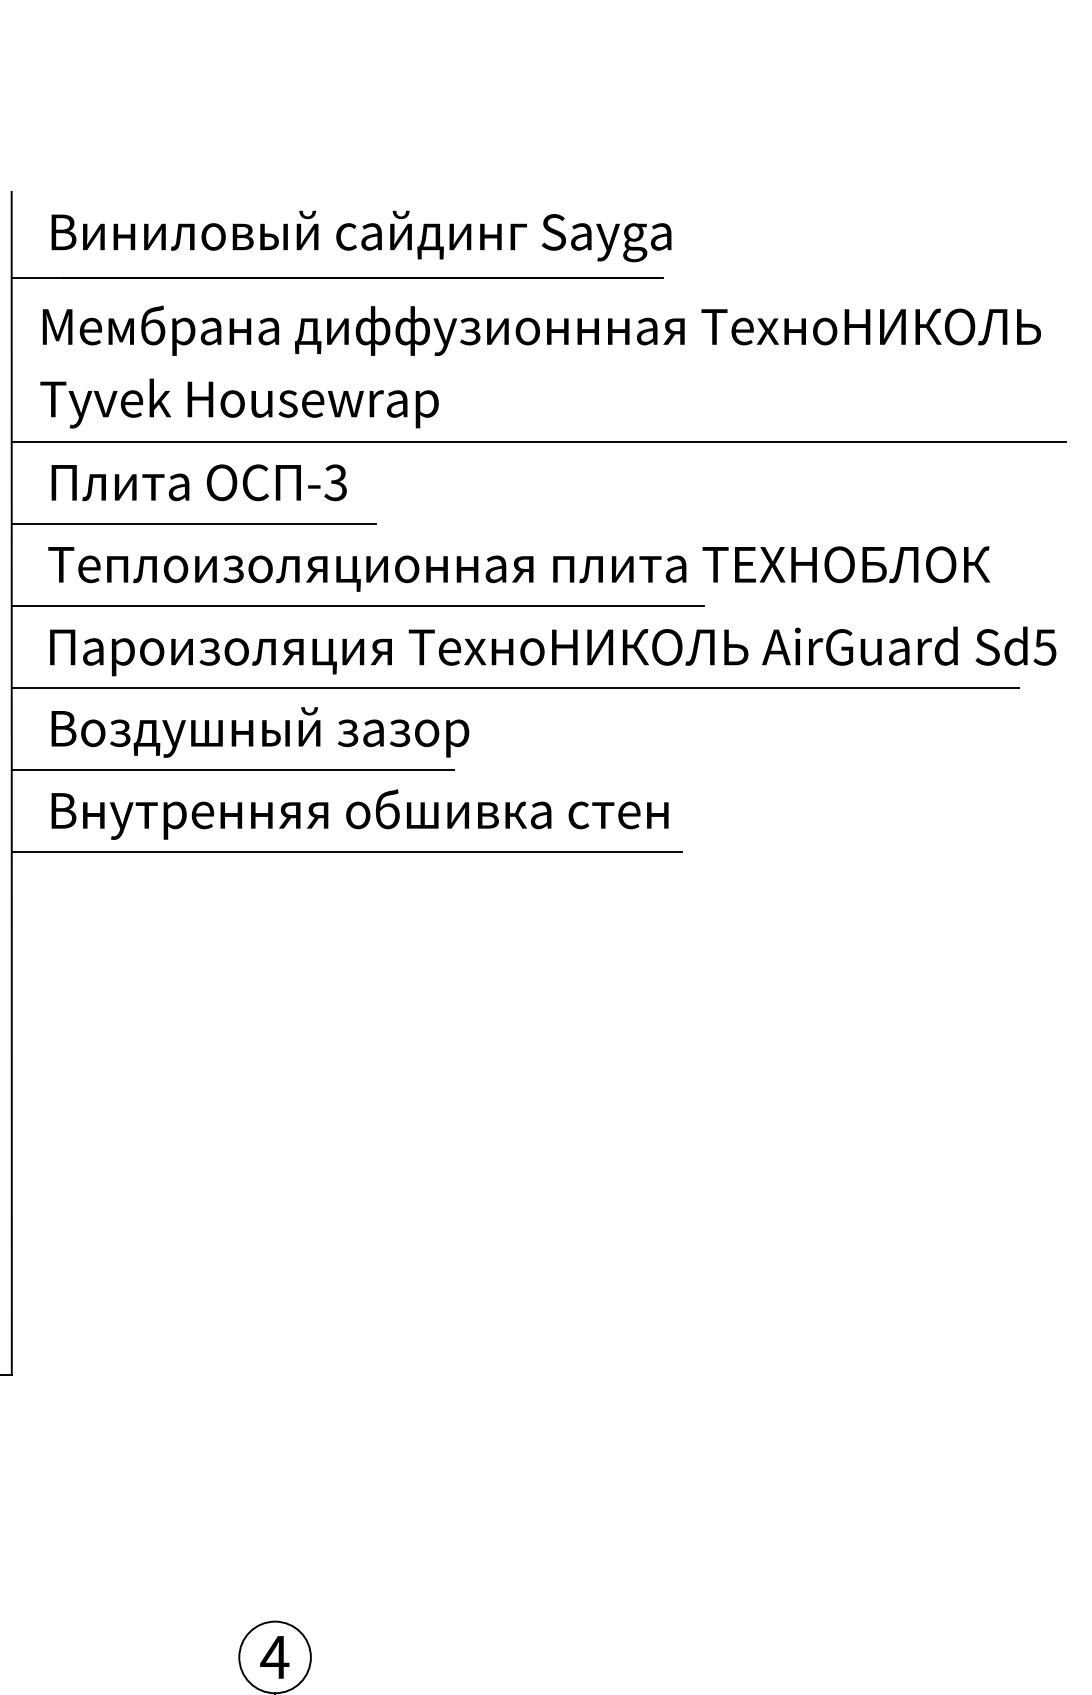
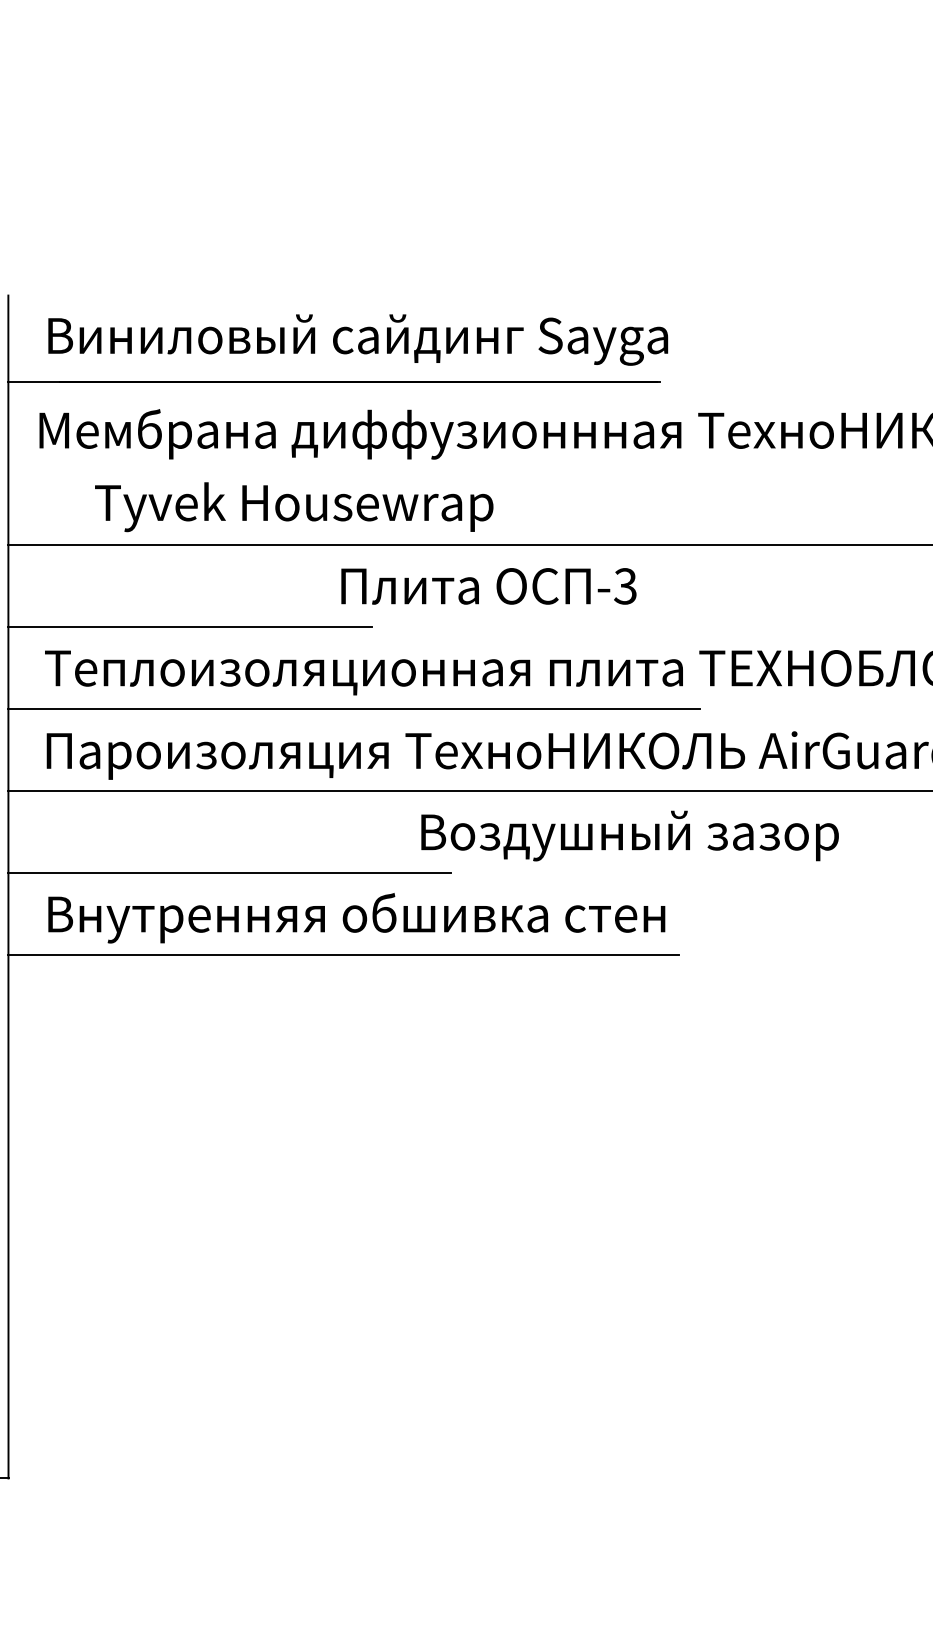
text: (239, 403) -> (294, 507), moved
text: (198, 482) -> (488, 586), moved
text: (260, 732) -> (630, 836), moved

